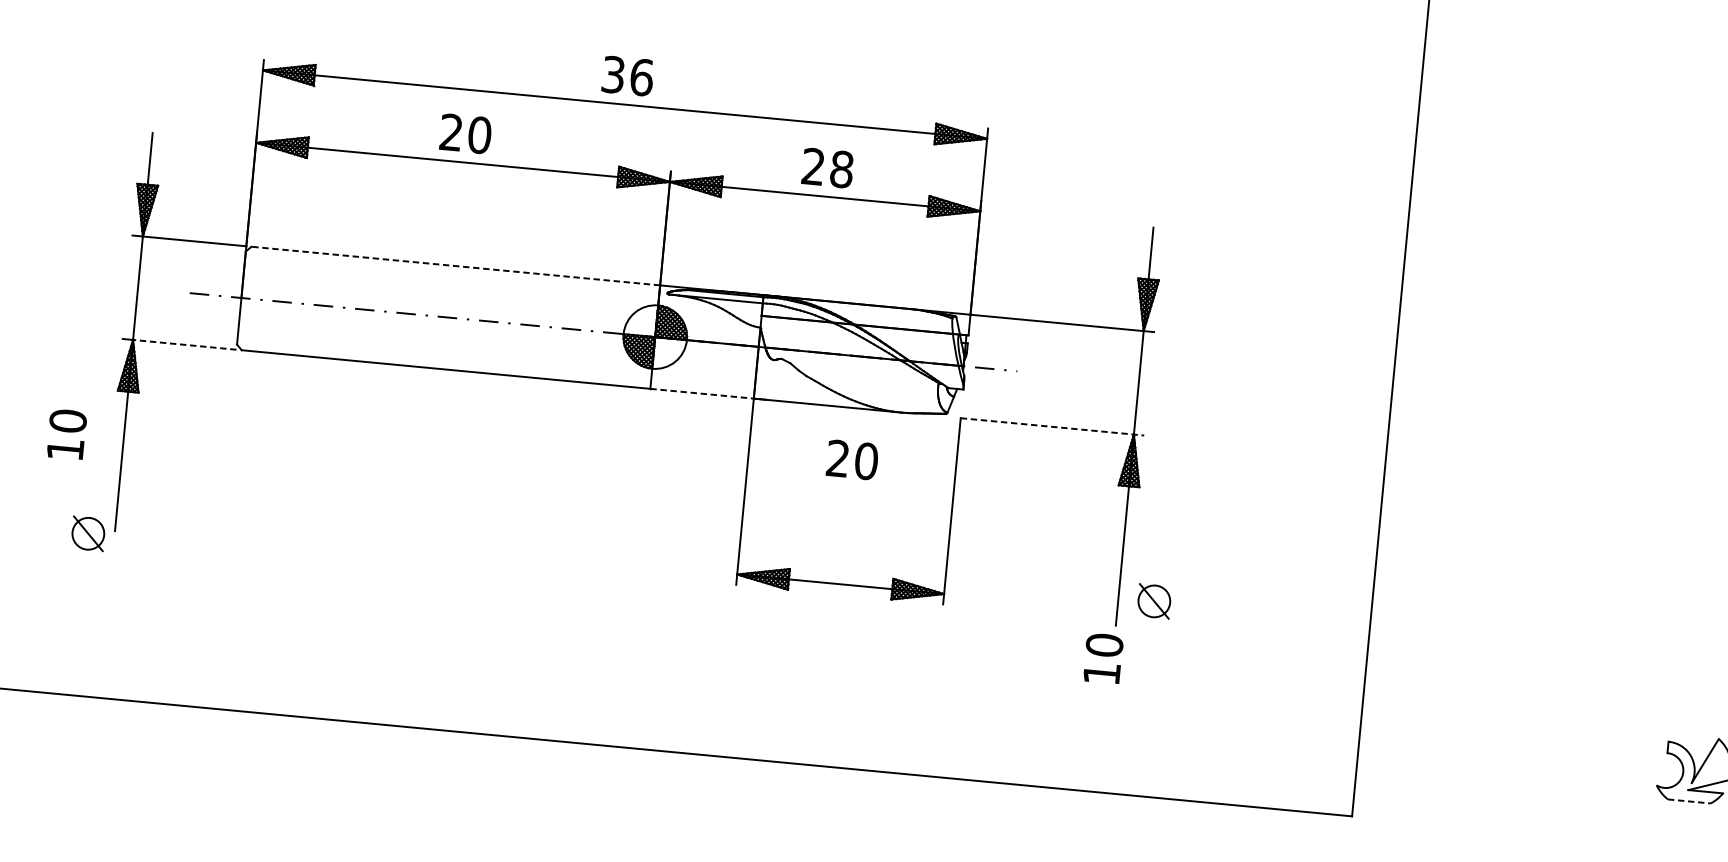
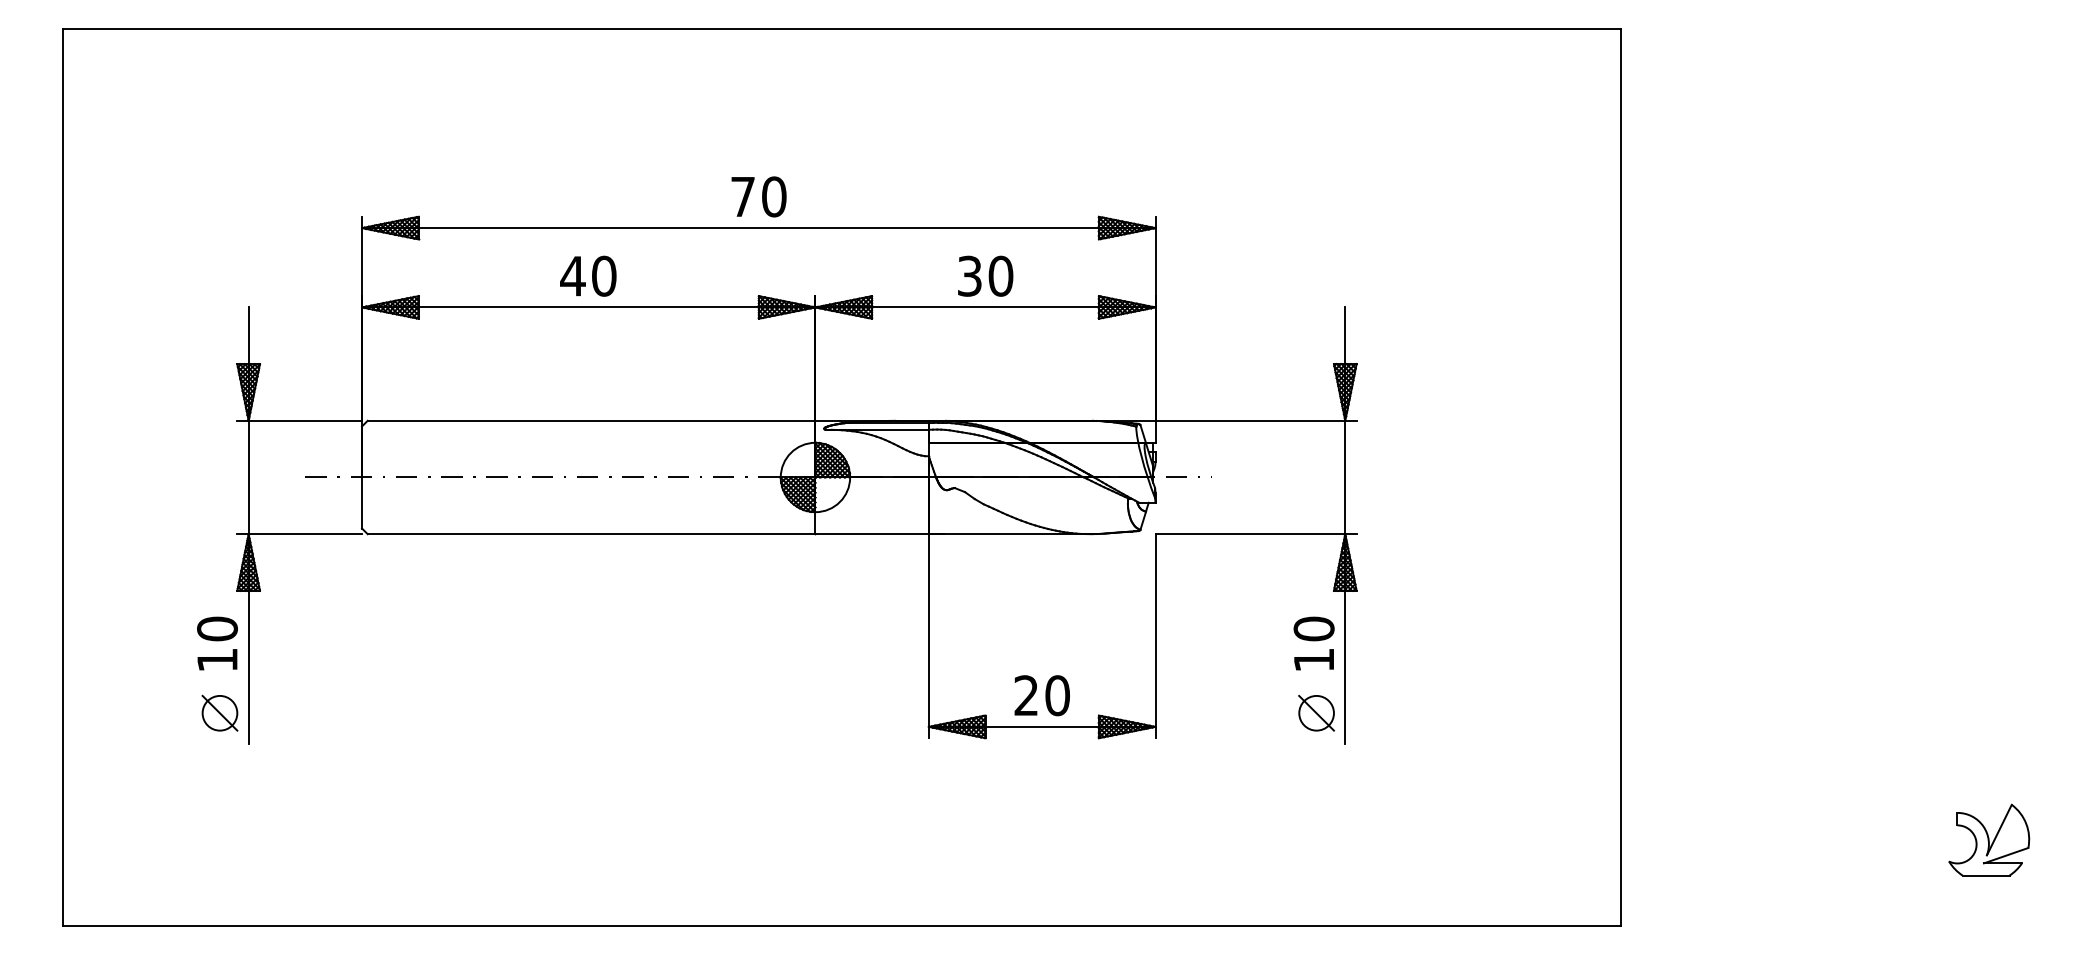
text: (627, 75) -> (758, 196), 36 -> 70
text: (450, 131) -> (572, 275), 20 -> 40
text: (827, 168) -> (985, 276), 28 -> 30
line: (455, 265) -> (591, 420), dashed -> solid
line: (184, 345) -> (305, 534), dashed -> solid
line: (702, 394) -> (872, 534), dashed -> solid
line: (1052, 427) -> (1256, 534), dashed -> solid
text: (66, 434) -> (217, 643), moved
text: (851, 459) -> (1041, 695), moved
part: (87, 533) -> (219, 712), moved
part: (1154, 600) -> (1316, 712), moved
text: (1102, 658) -> (1313, 643), moved
line: (1689, 801) -> (1986, 875), dashed -> solid

